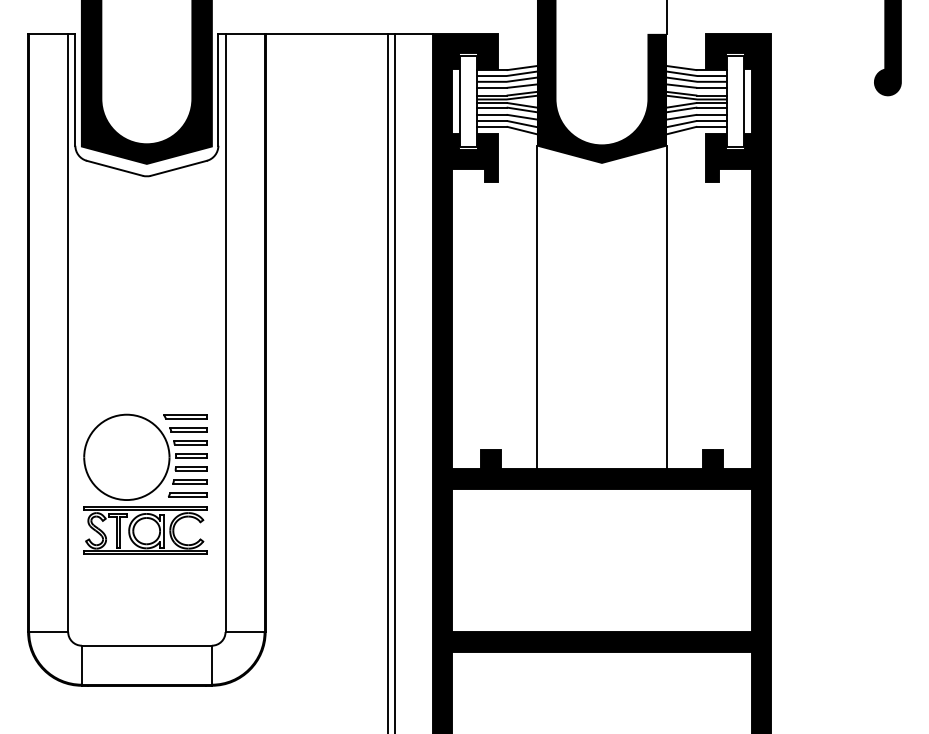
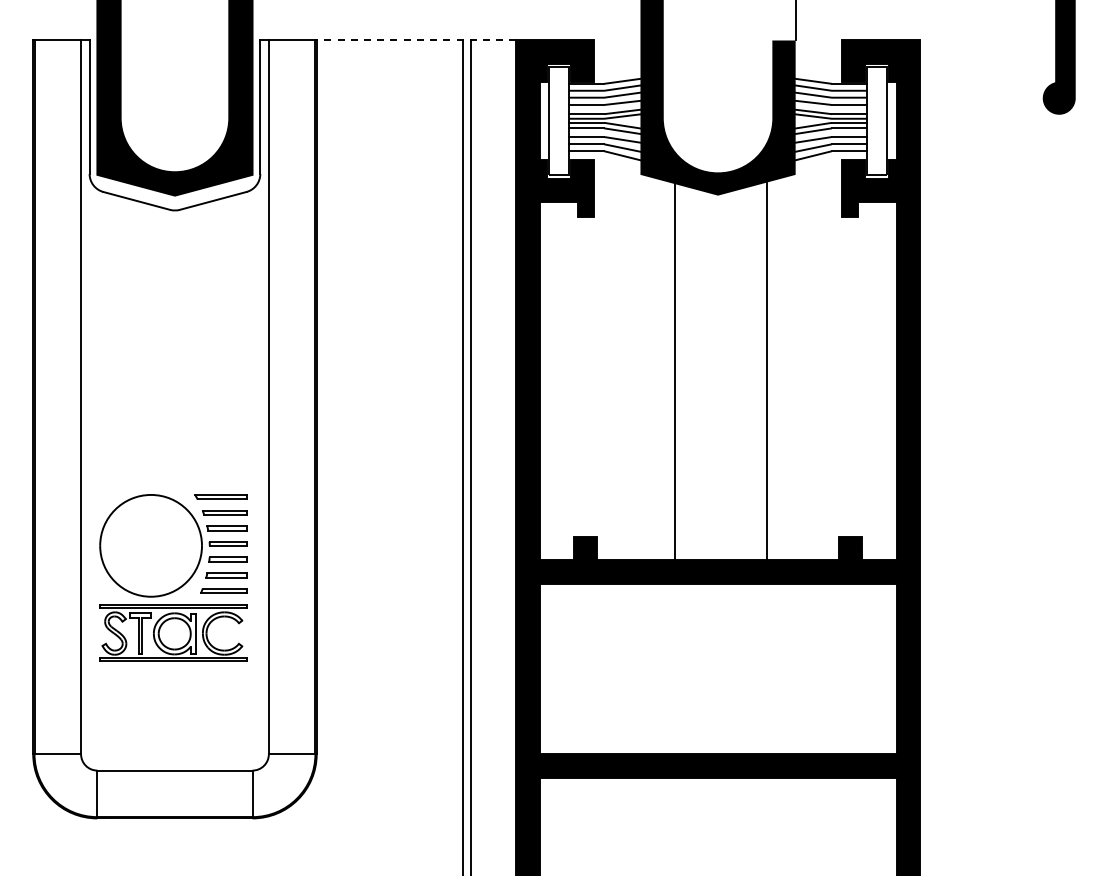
line: (349, 33) -> (416, 40), solid -> dashed
line: (536, 307) -> (675, 367), moved
line: (666, 307) -> (766, 367), moved

